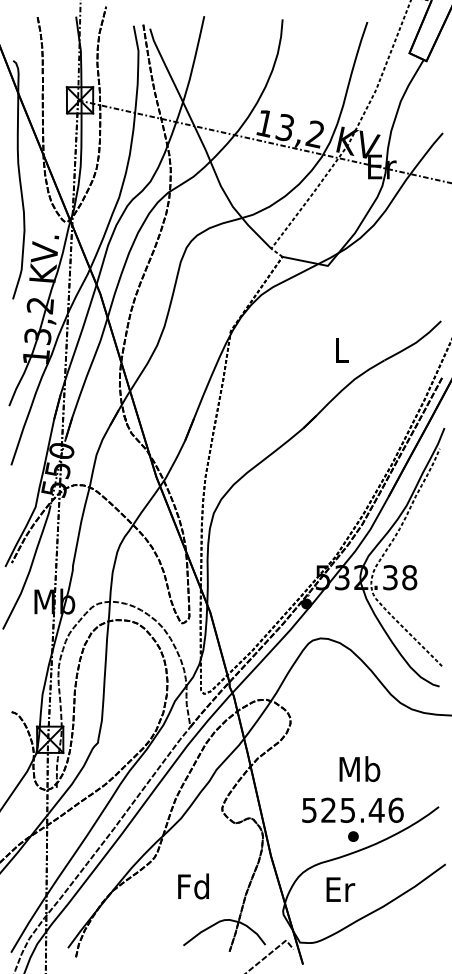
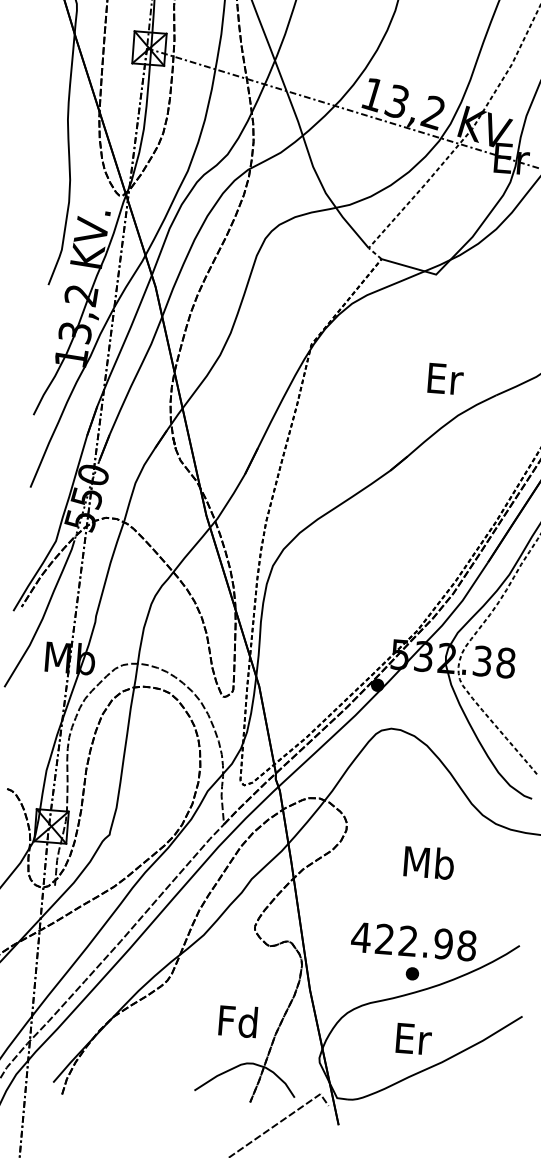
text: (342, 350) -> (445, 379), L -> Er
text: (359, 769) -> (428, 863), moved
text: (352, 809) -> (413, 940), 525.46 -> 422.98
text: (193, 886) -> (238, 1021), moved
text: (340, 889) -> (413, 1038), moved

